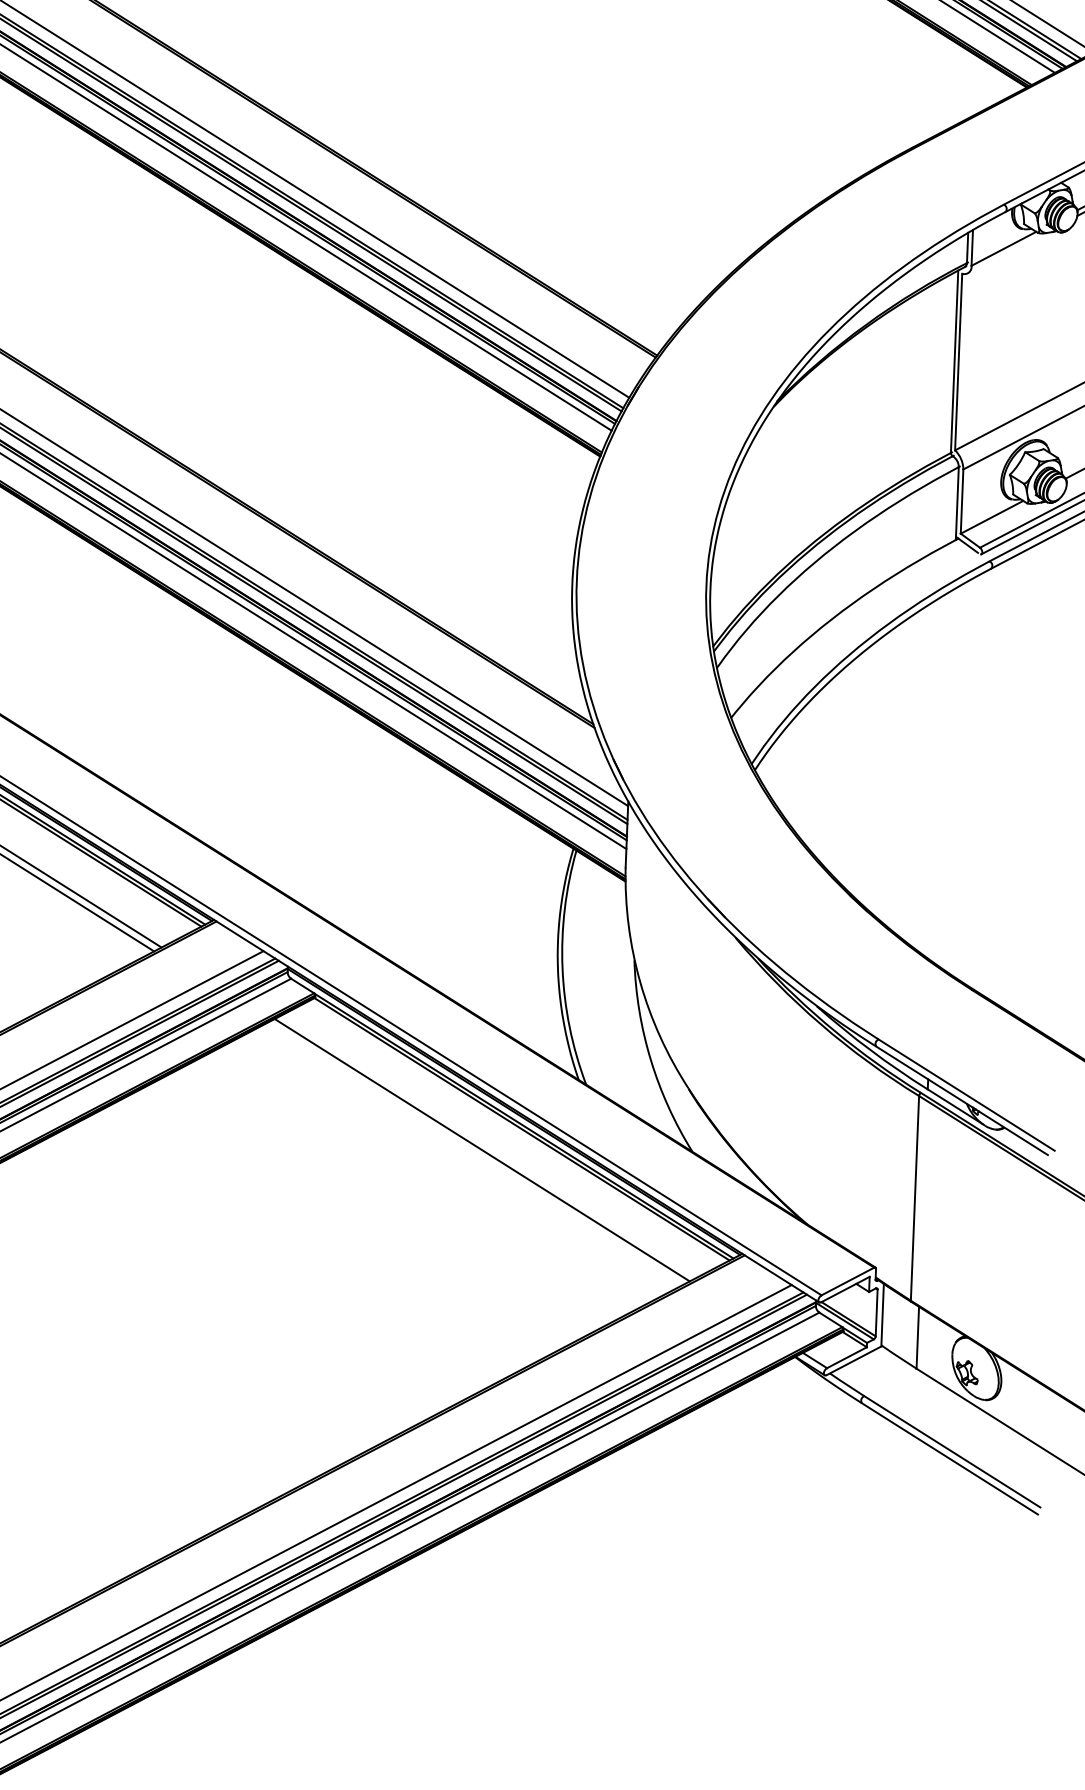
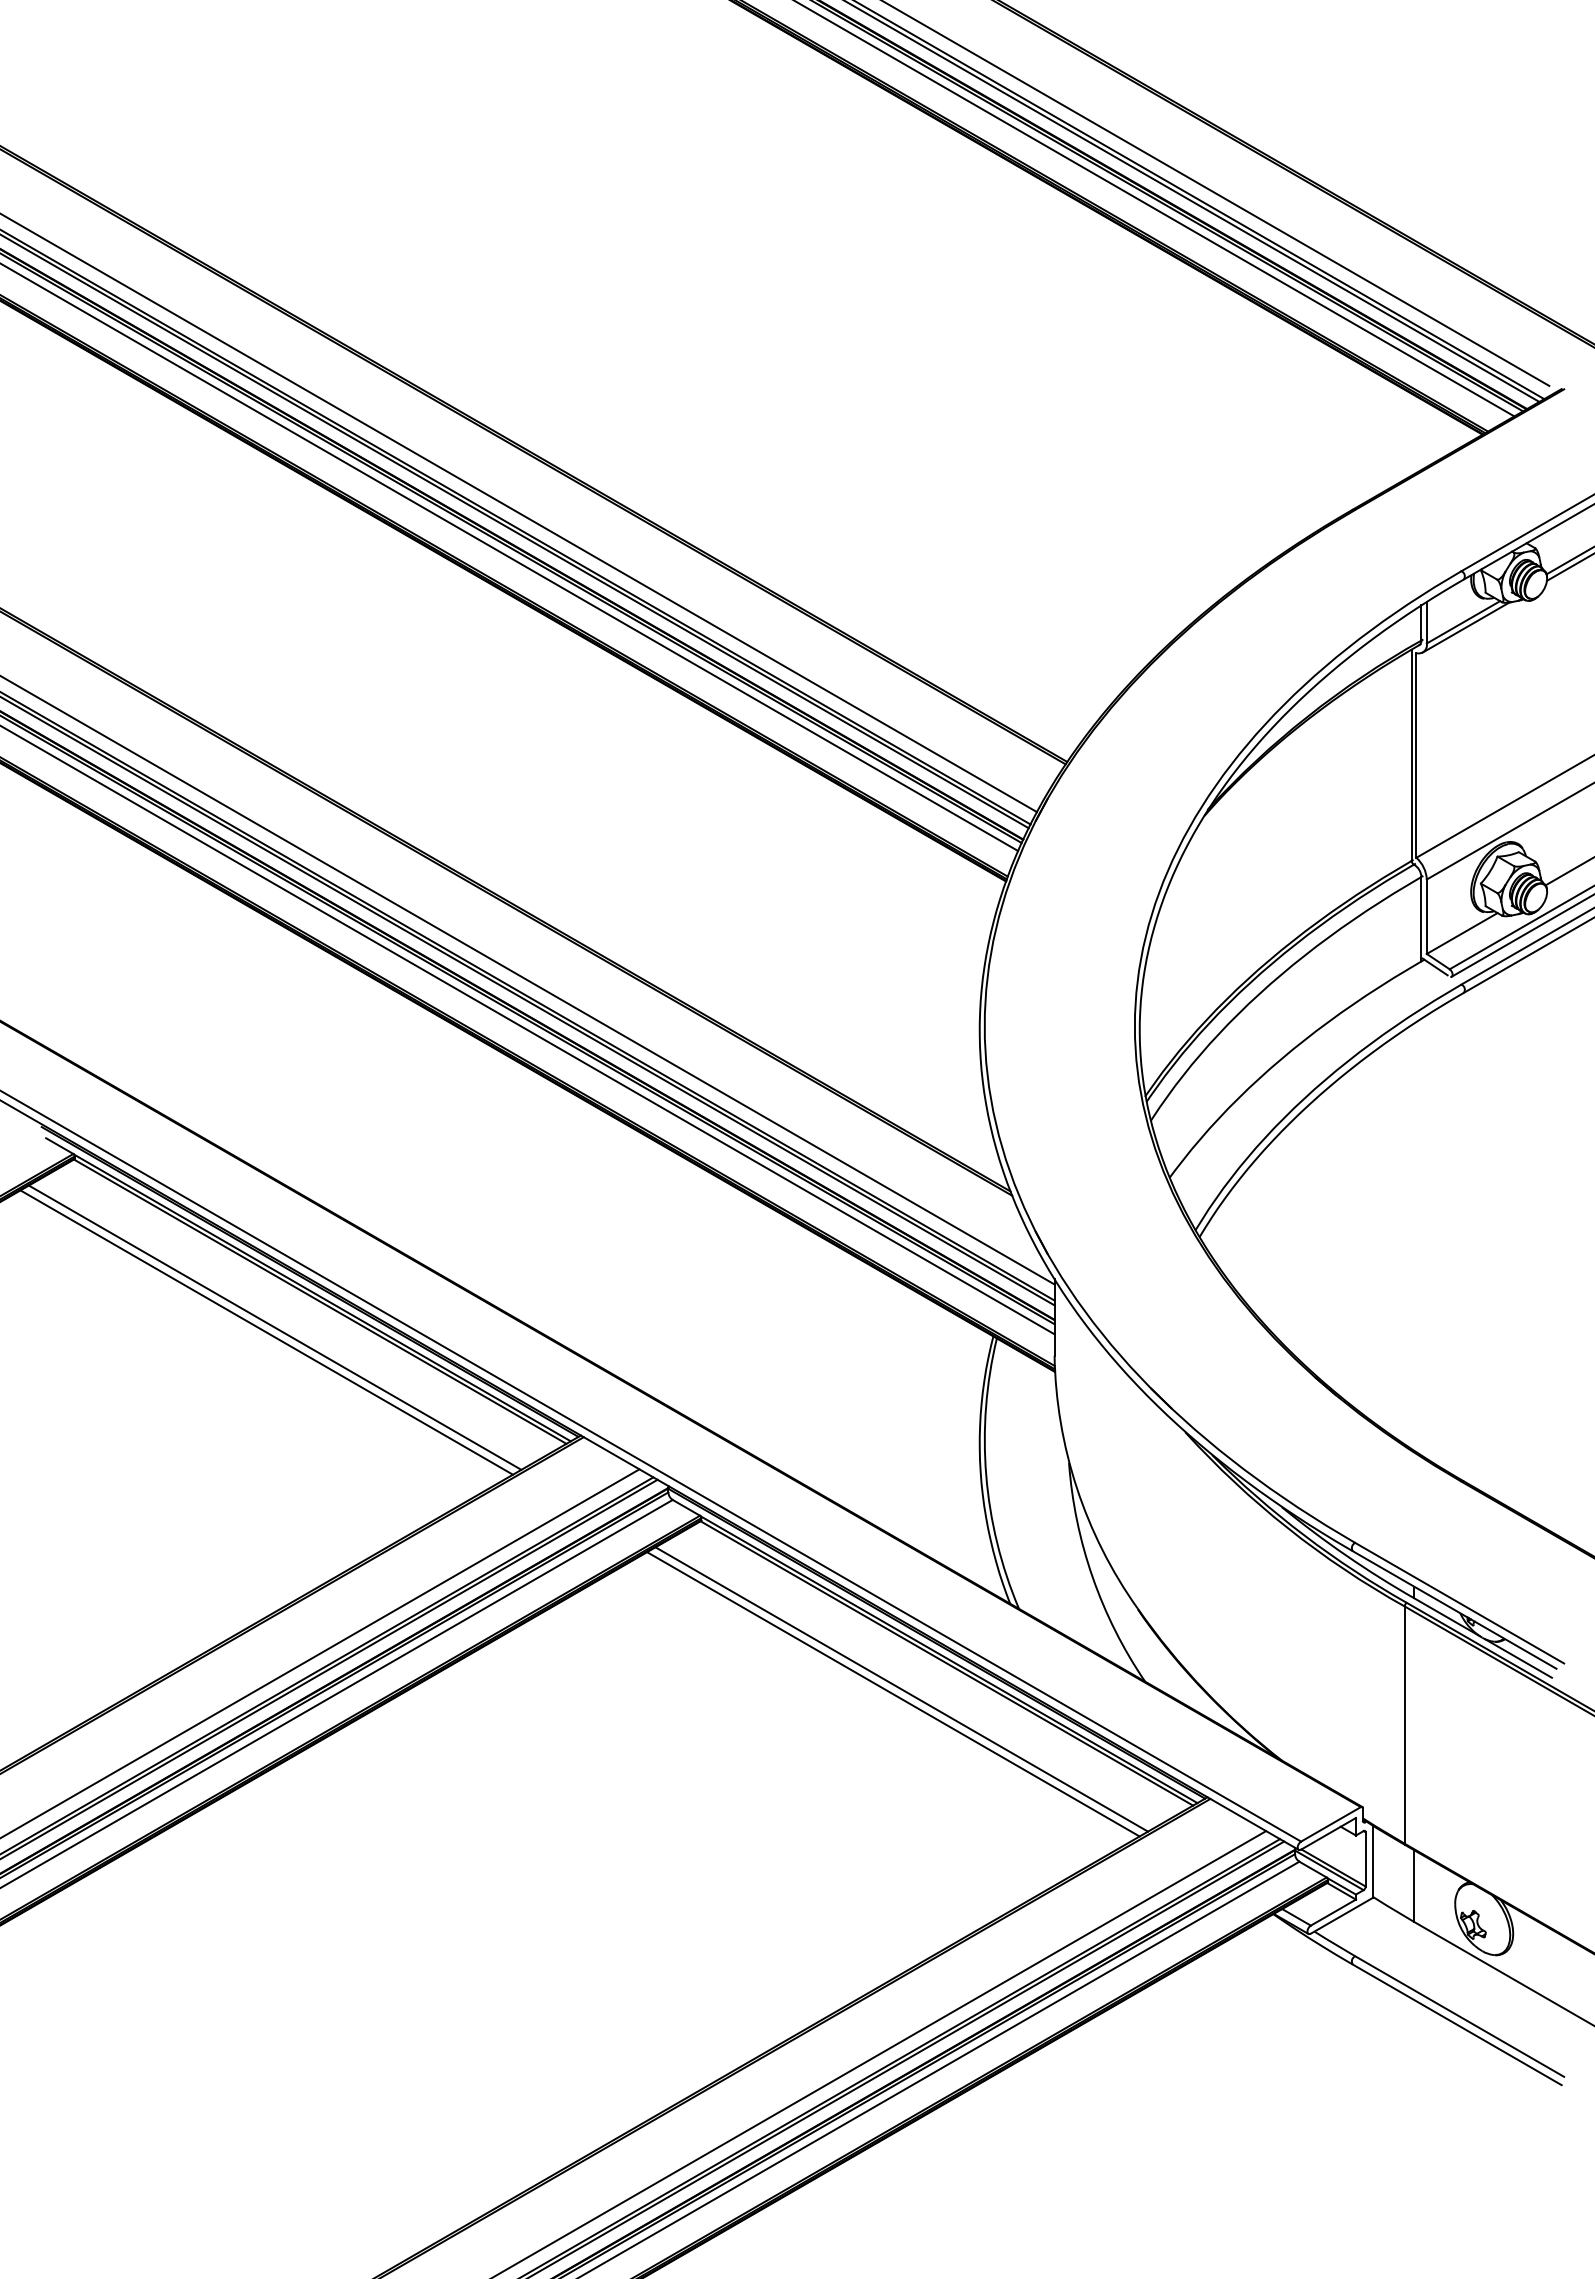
line: (1005, 253) -> (1465, 627), added
line: (1015, 1144) -> (1518, 1658), added
line: (474, 1154) -> (893, 1694), added

